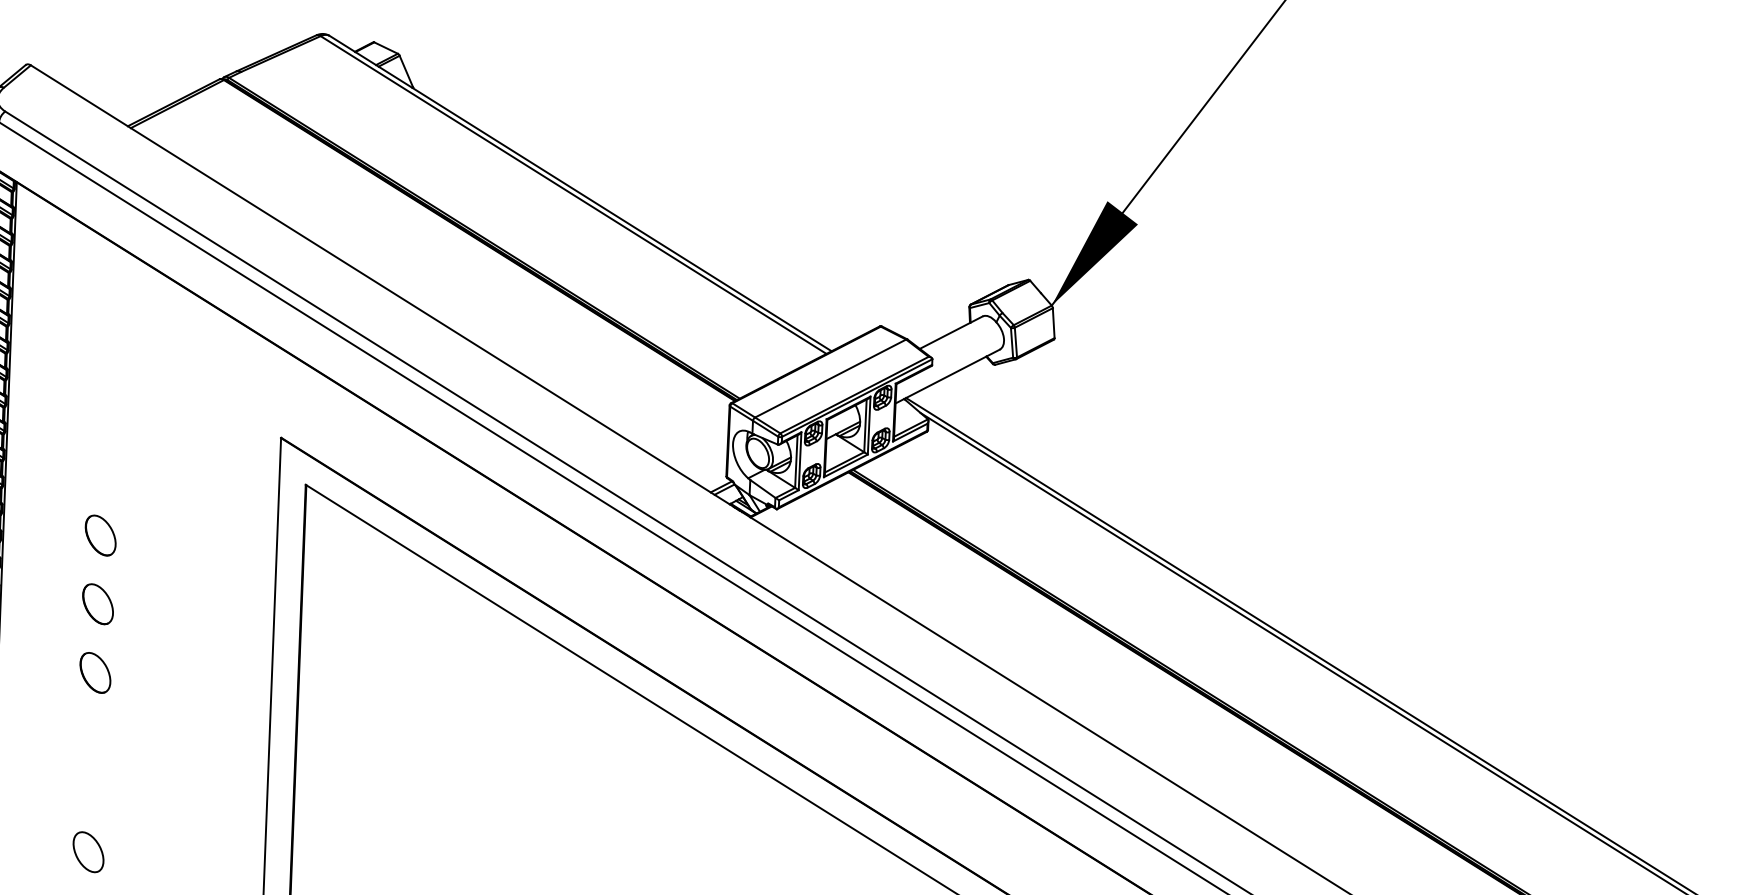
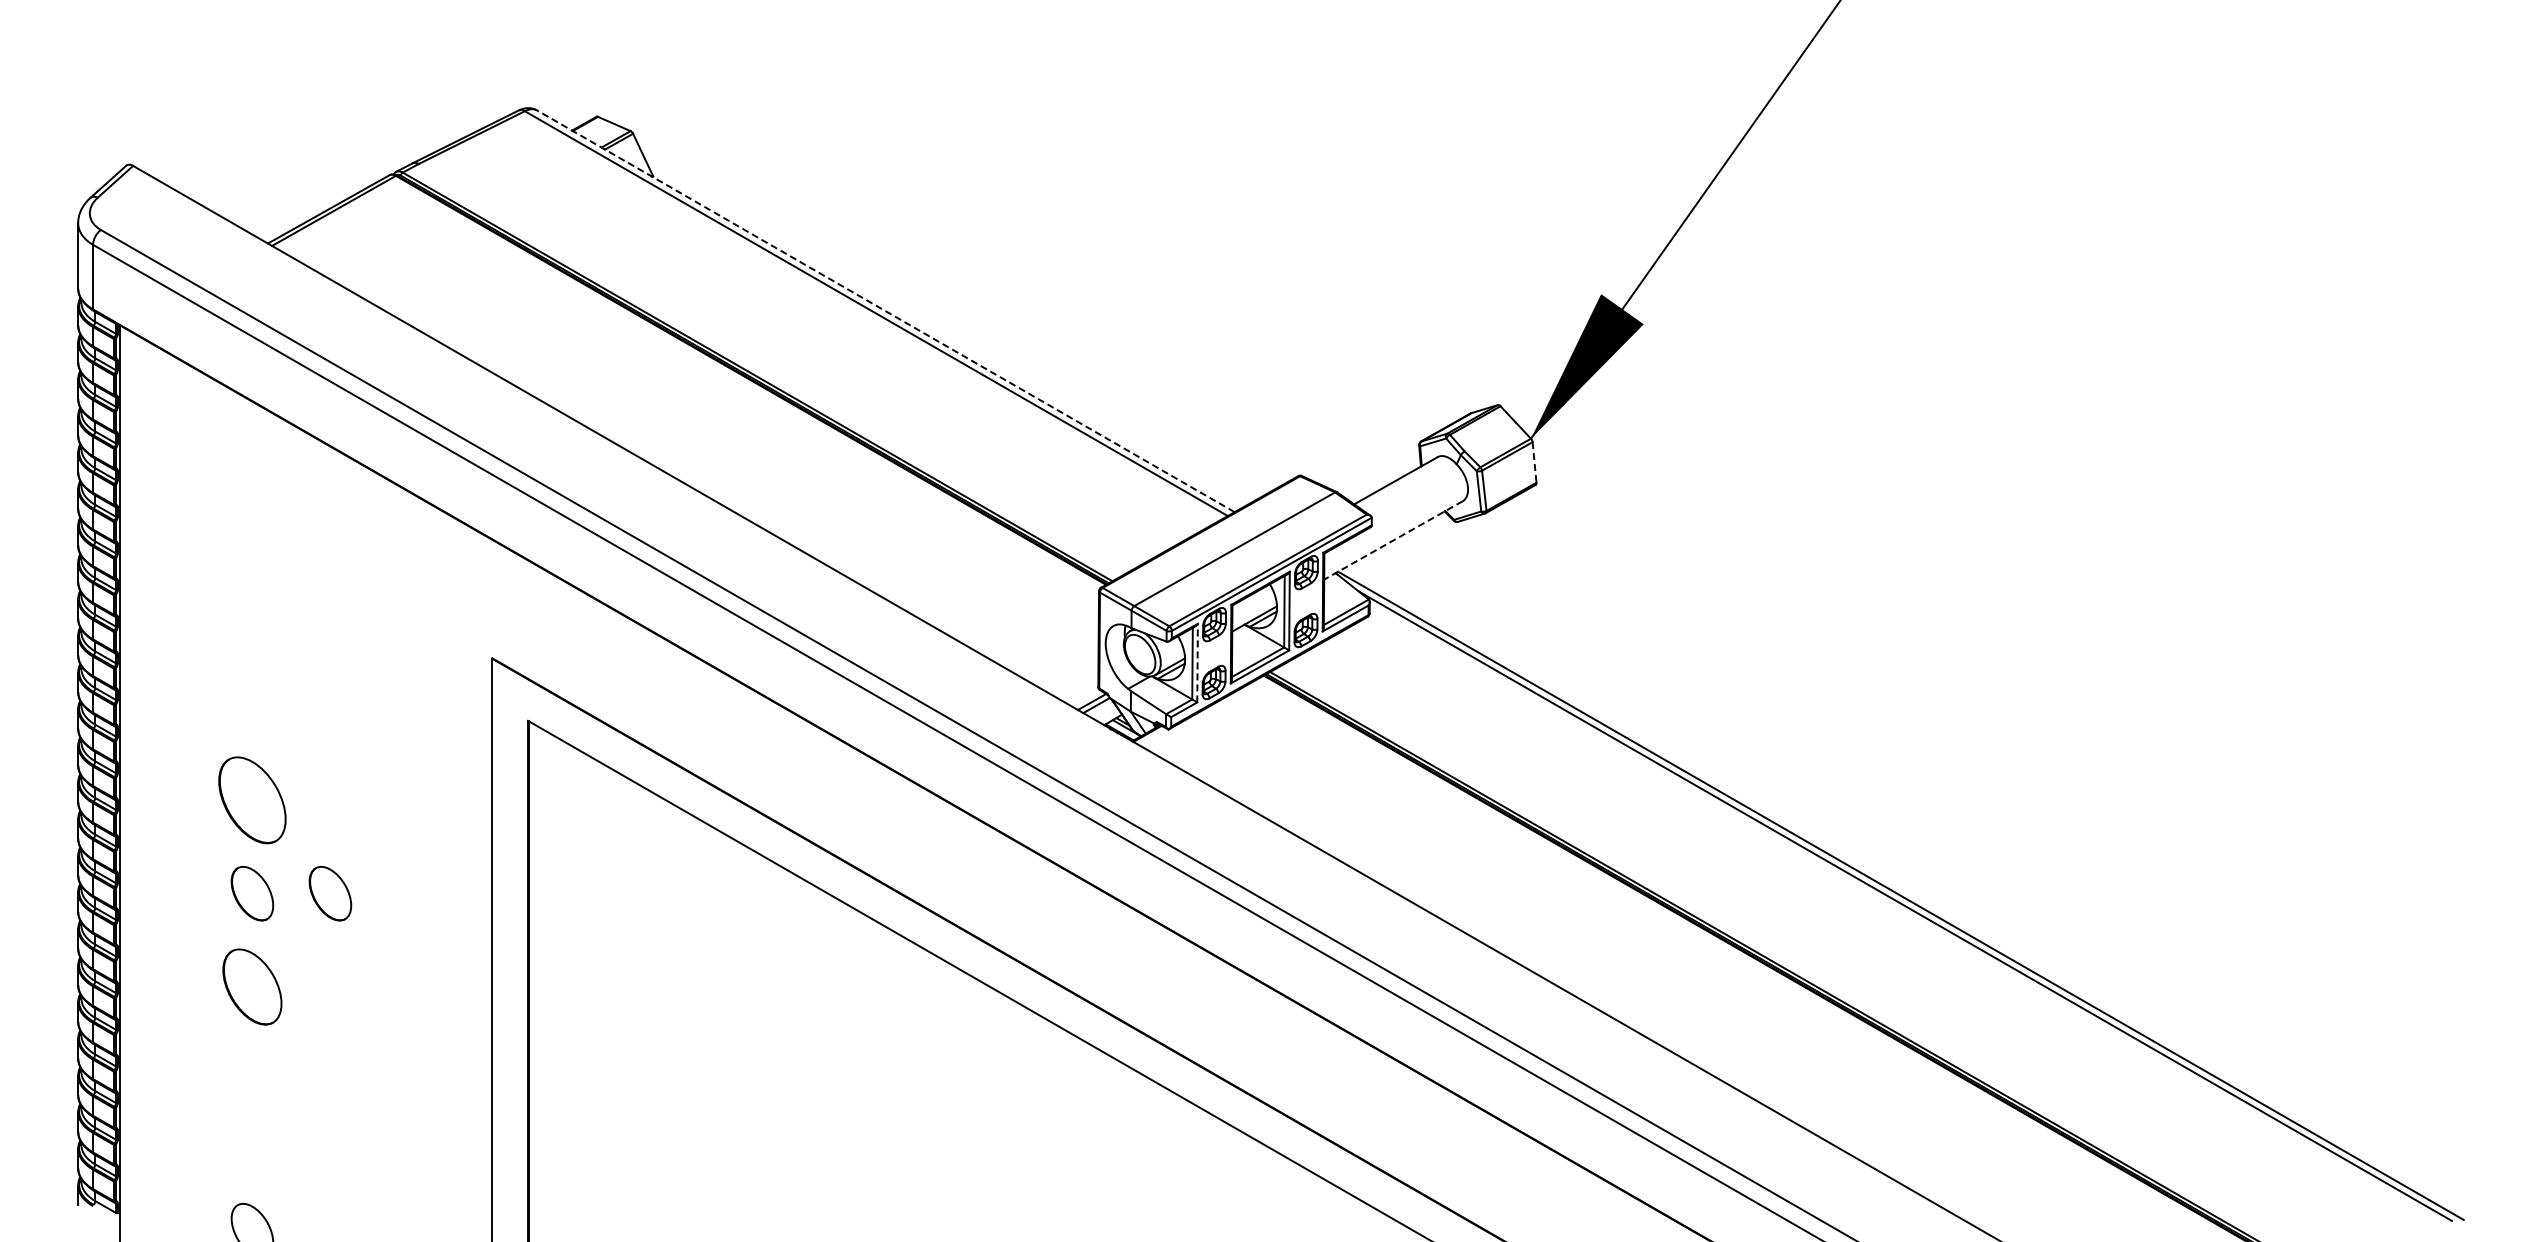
line: (580, 193) -> (885, 311), solid -> dashed
line: (1053, 323) -> (1534, 462), solid -> dashed
line: (947, 376) -> (1393, 540), solid -> dashed
line: (800, 460) -> (1197, 662), solid -> dashed
part: (100, 535) -> (252, 800), size x1.6
part: (155, 606) -> (330, 893), added
part: (95, 672) -> (252, 986), size x1.4

